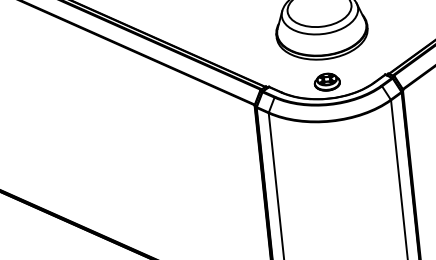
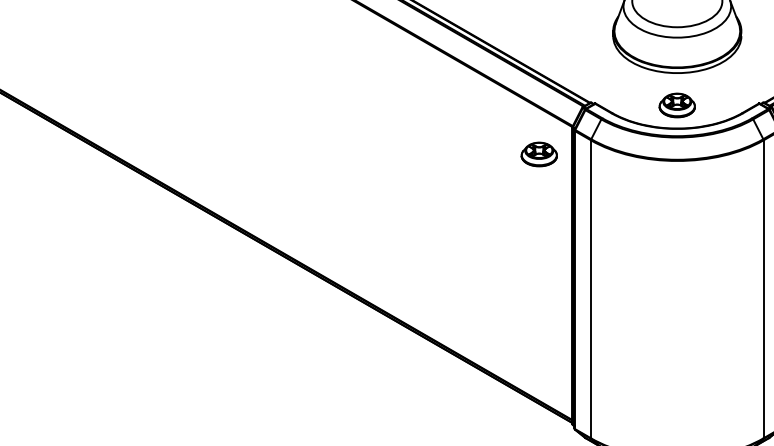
part: (232, 127) -> (538, 154), added

